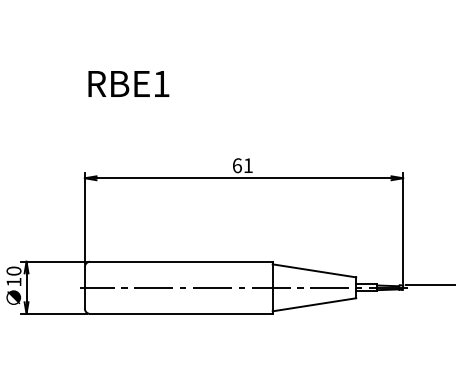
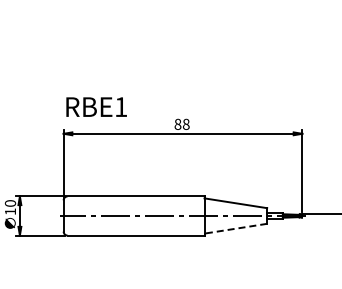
text: (128, 83) -> (96, 106), moved
text: (241, 164) -> (181, 123), 61 -> 88
line: (313, 304) -> (235, 228), solid -> dashed

